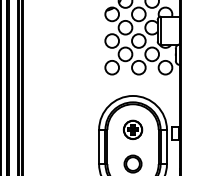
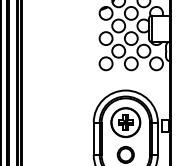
part: (132, 129) -> (125, 122), size x1.67

